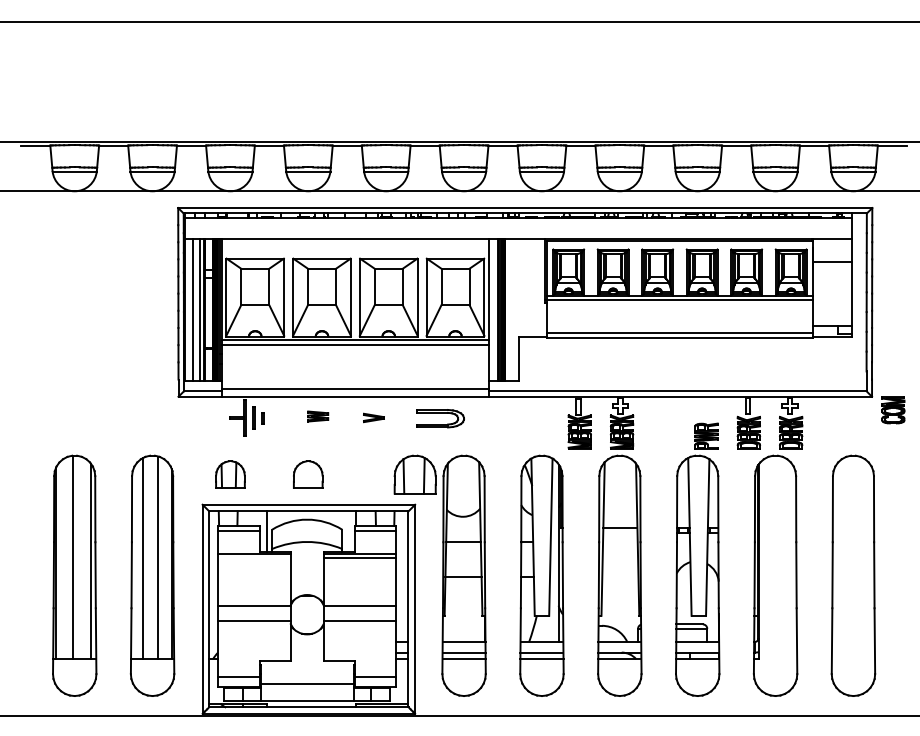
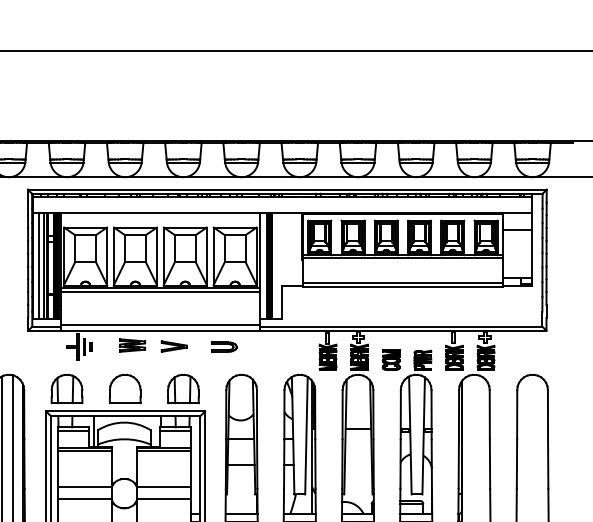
part: (893, 410) -> (391, 360), moved
part: (317, 416) -> (132, 345), size x1.67
part: (373, 417) -> (173, 346), size x1.67
part: (440, 418) -> (223, 347), size x0.71
part: (230, 474) -> (67, 388), size x1.43
part: (307, 474) -> (124, 388), size x1.43
part: (414, 474) -> (182, 388), moved
line: (254, 557) -> (84, 450), added

